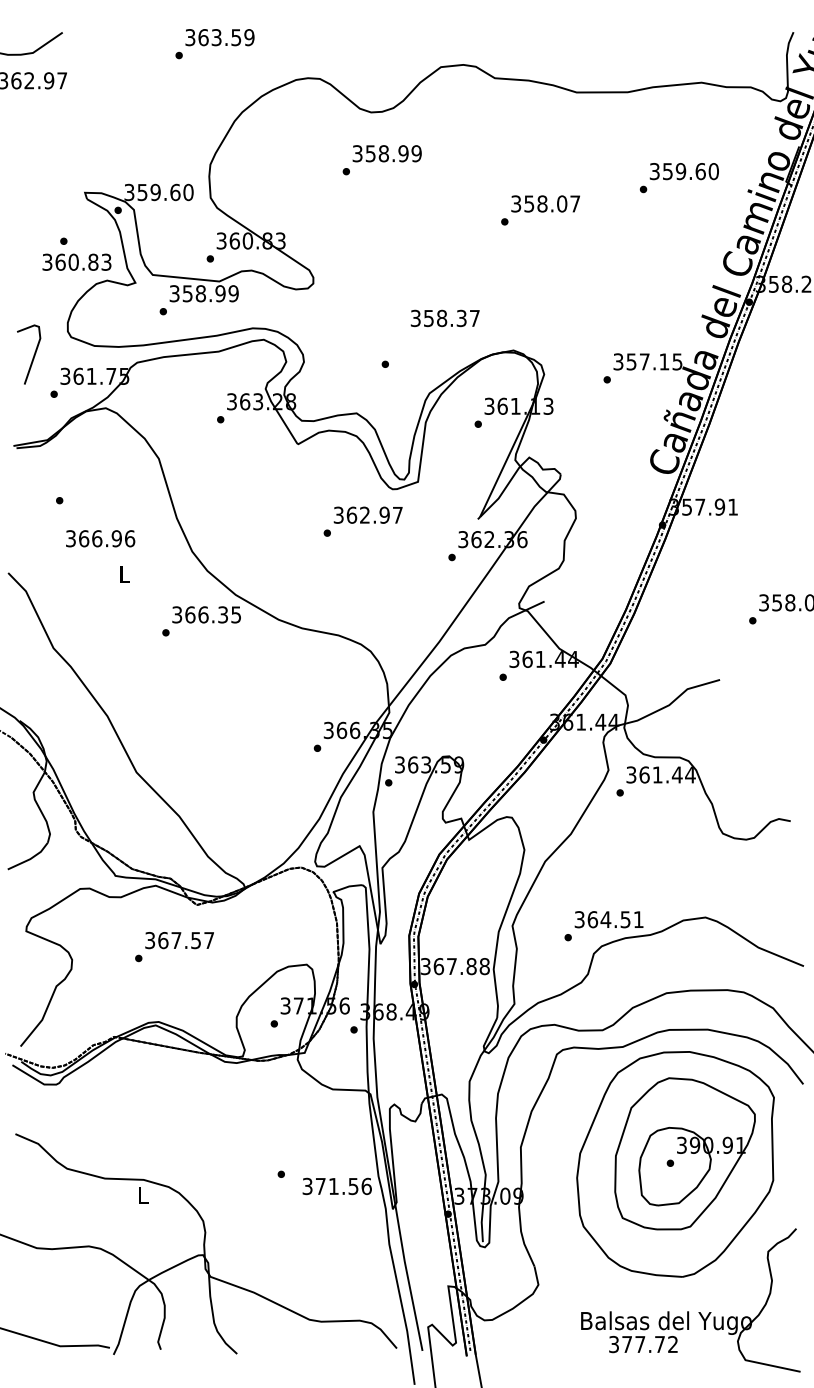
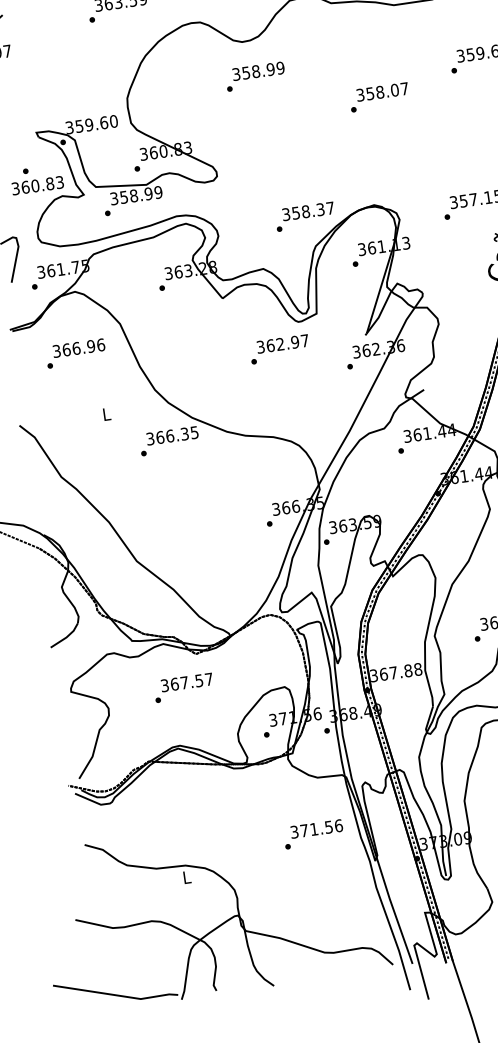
text: (444, 318) -> (307, 211), moved
text: (100, 538) -> (78, 347), moved
text: (336, 1186) -> (316, 829), moved

